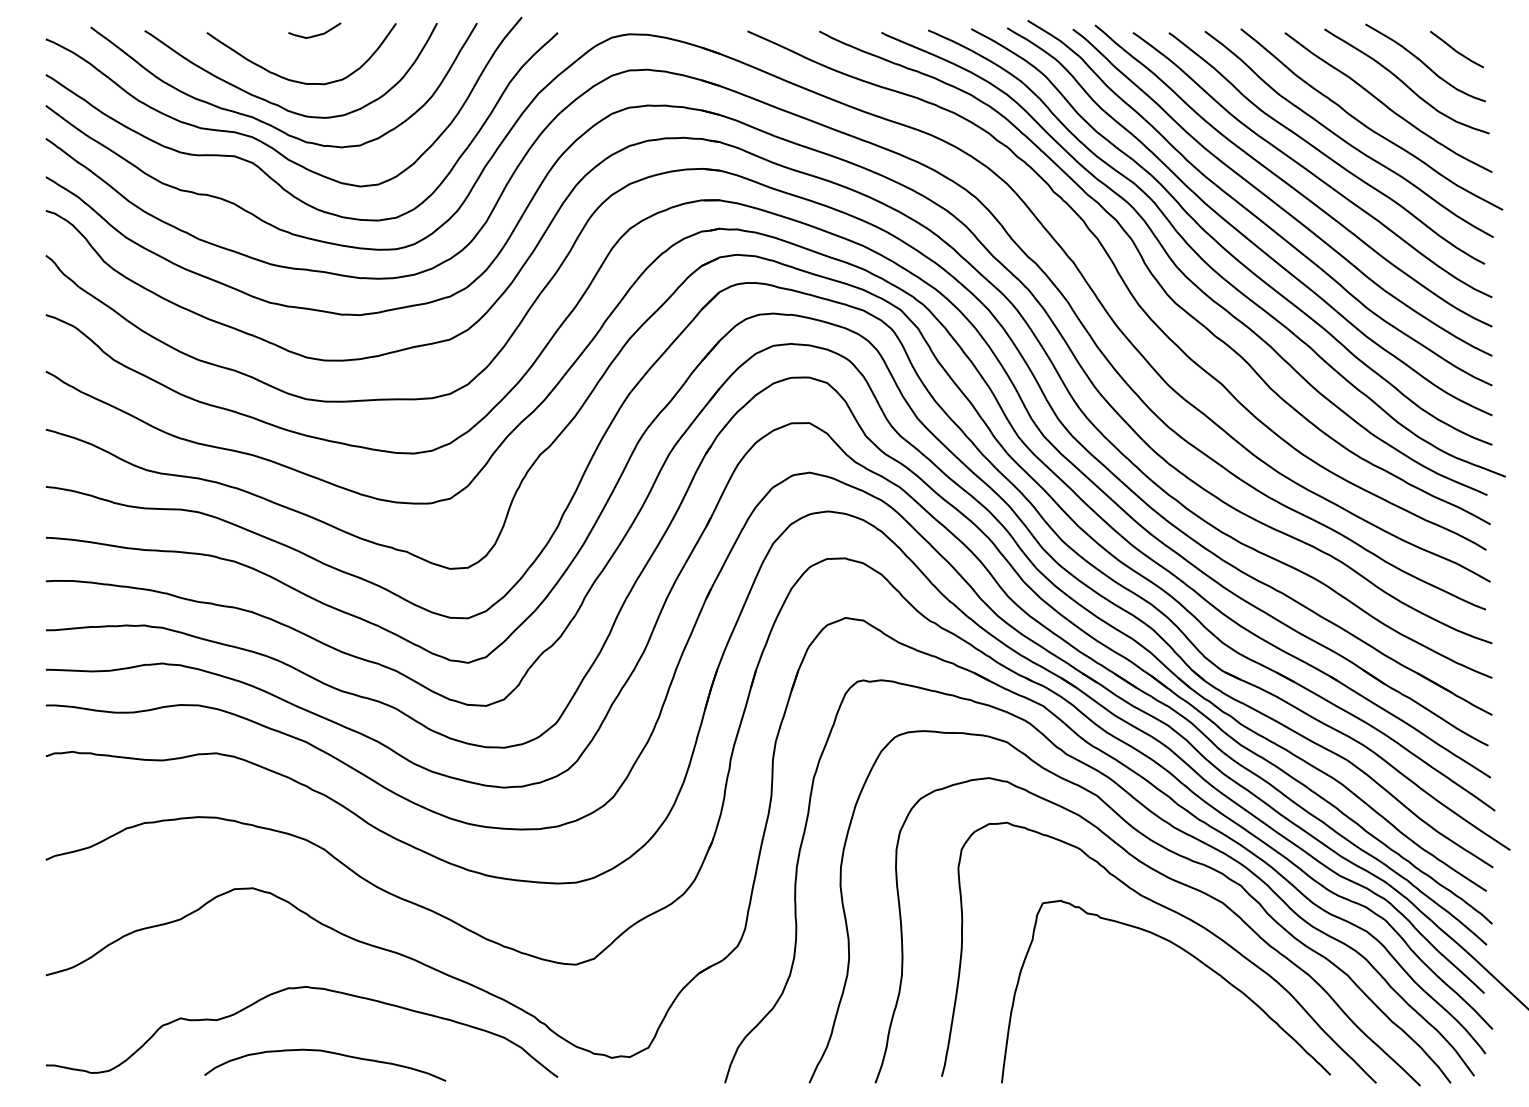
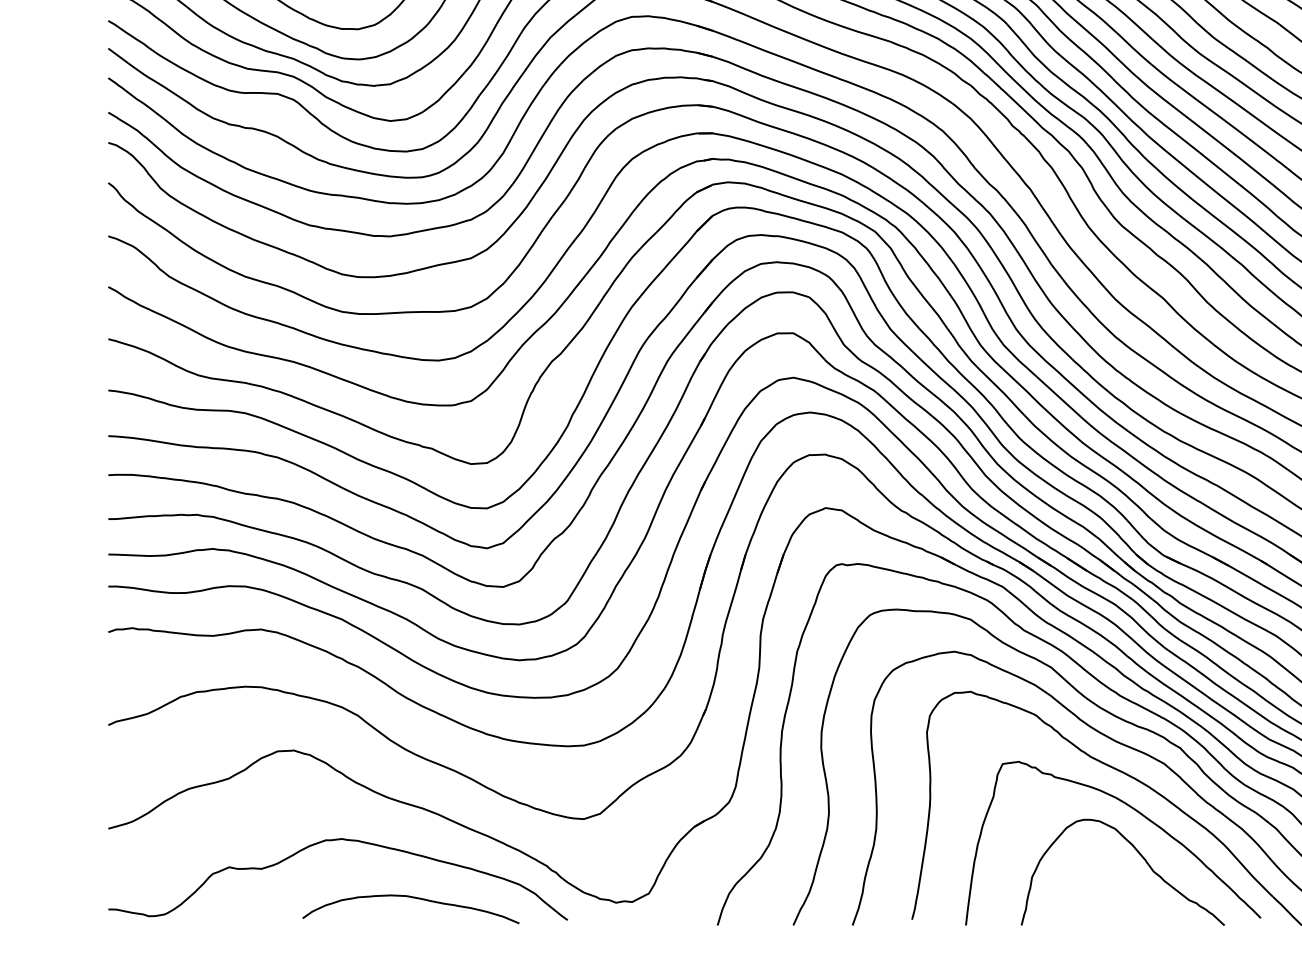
curve: (1198, 1008) -> (1142, 858), added
curve: (329, 1053) -> (414, 898), moved

